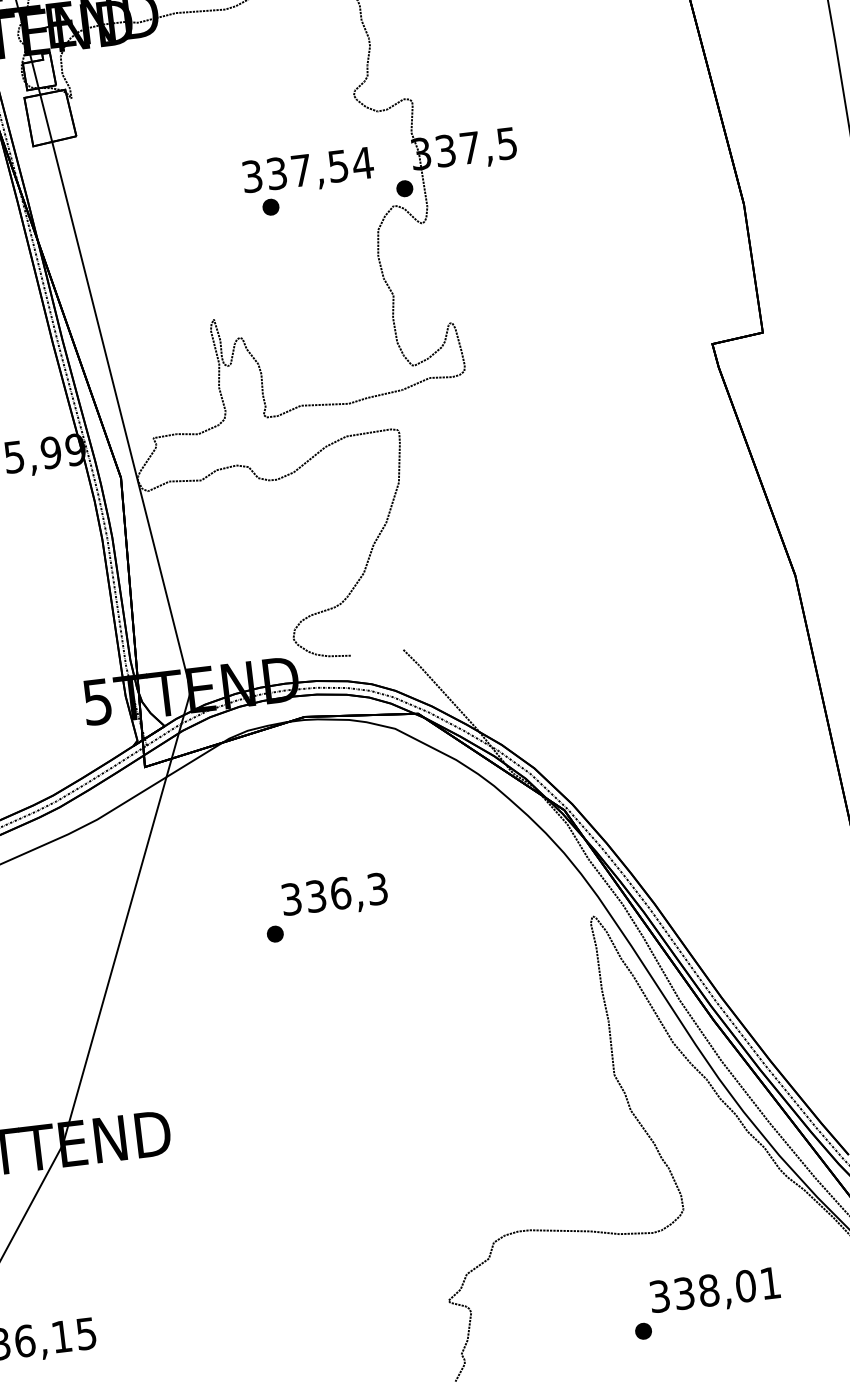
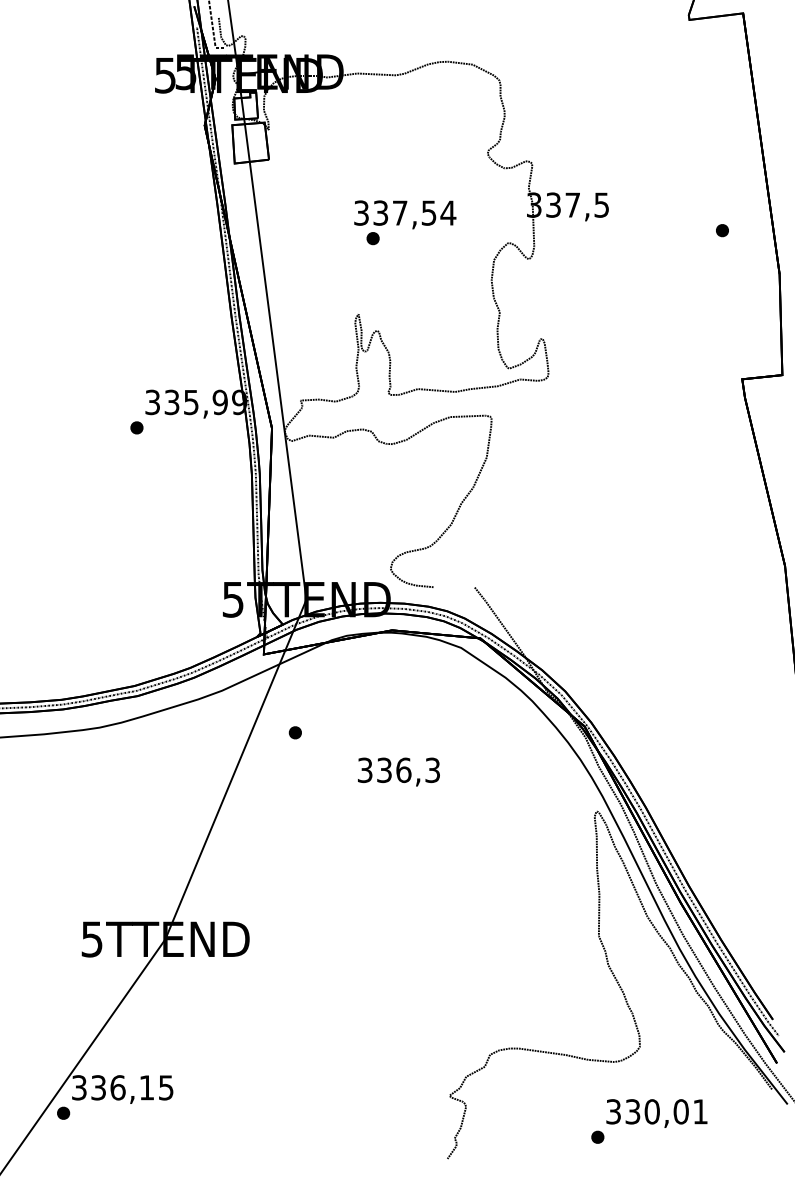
text: (309, 181) -> (405, 222), moved
part: (404, 188) -> (722, 230), moved
part: (274, 933) -> (294, 732), moved
text: (708, 1290) -> (651, 1111), 338,01 -> 330,01

